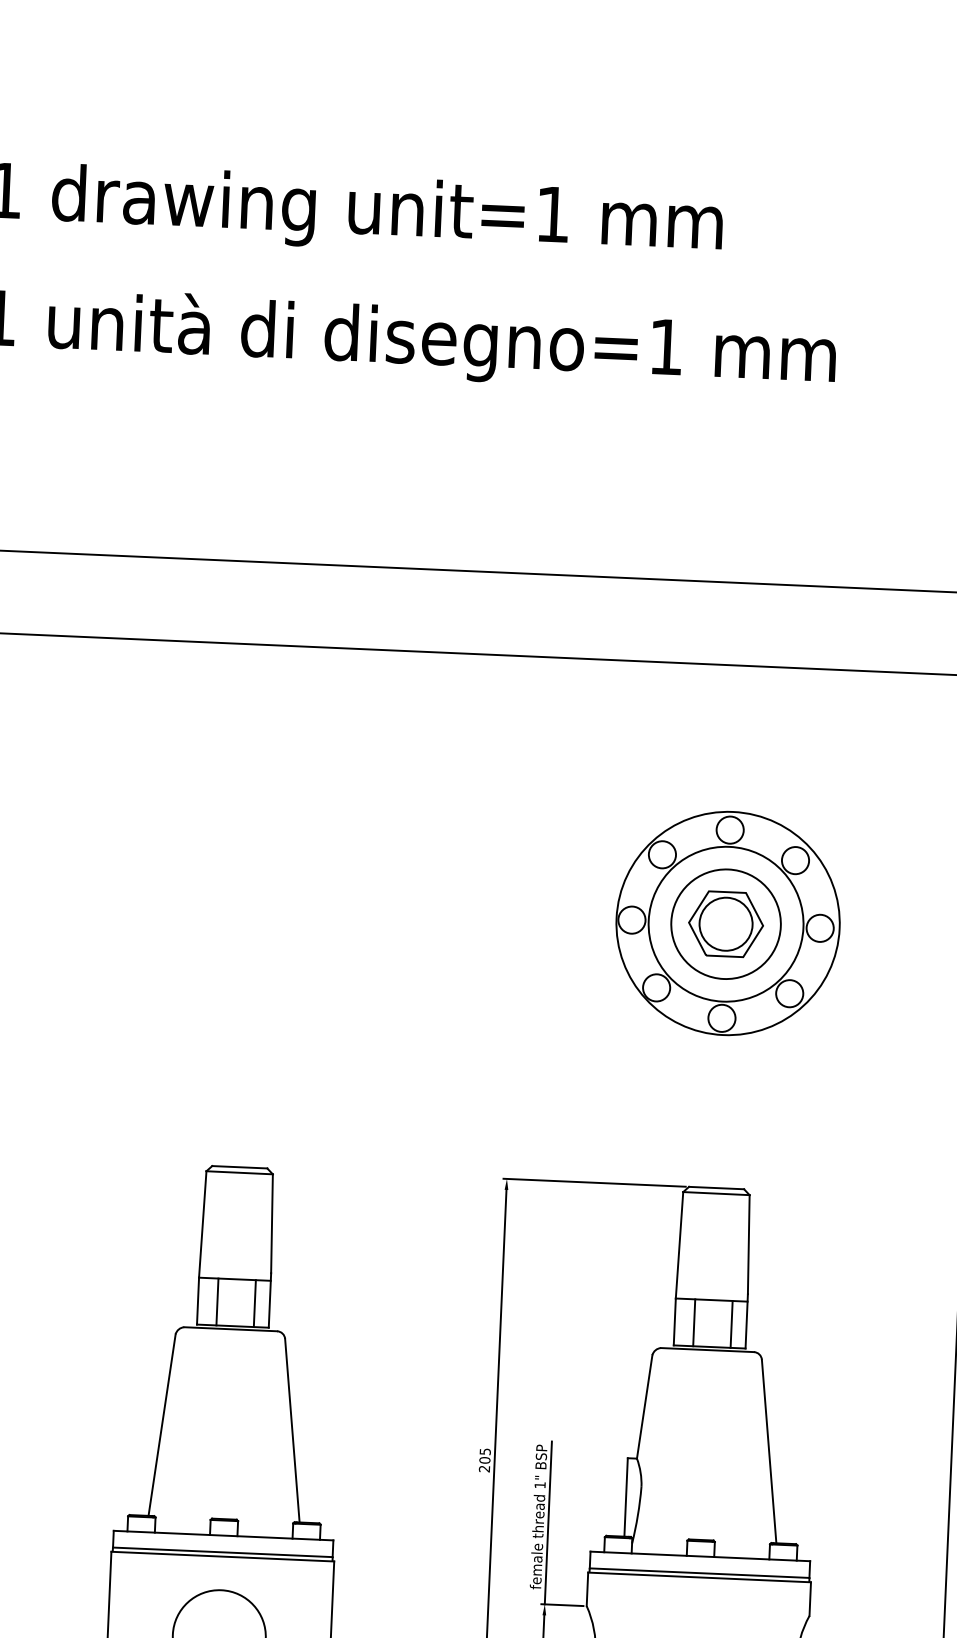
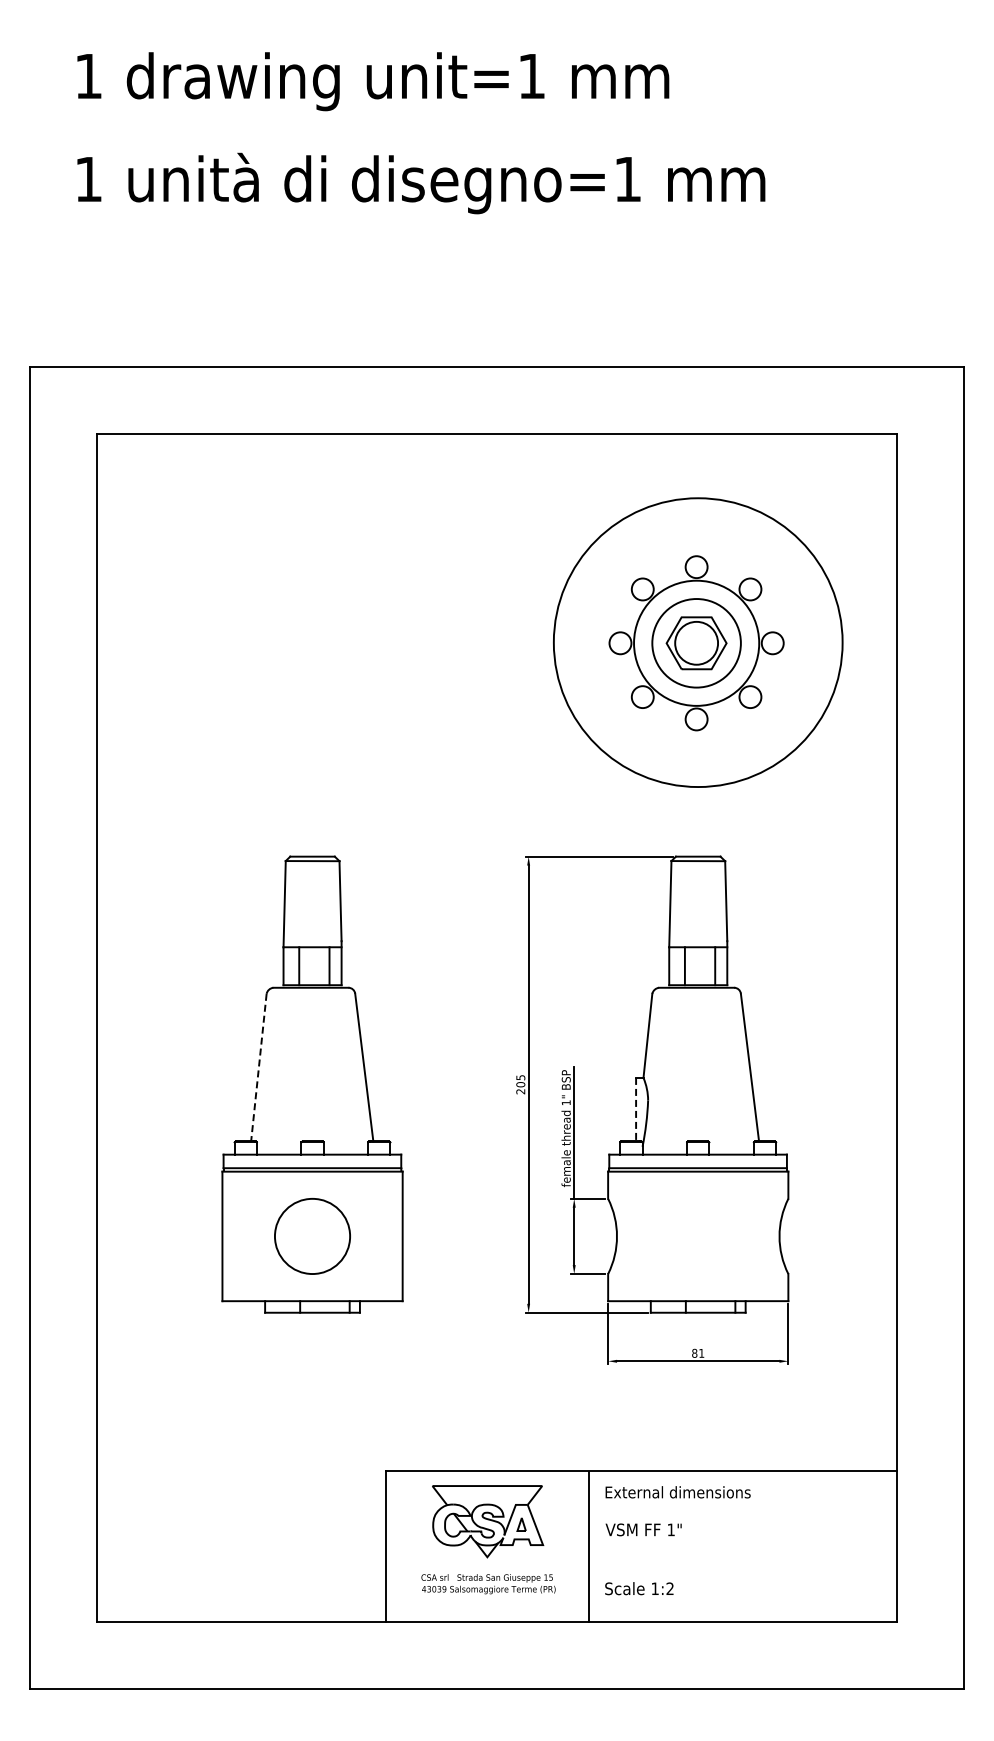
circle: (727, 923) -> (697, 642), size x1.6
line: (161, 1426) -> (258, 1068), solid -> dashed
line: (626, 1497) -> (636, 1109), solid -> dashed

